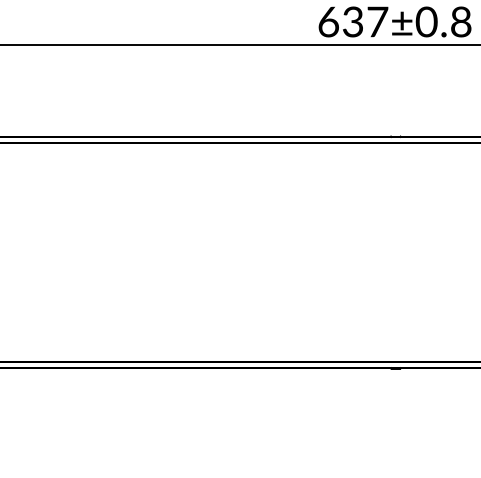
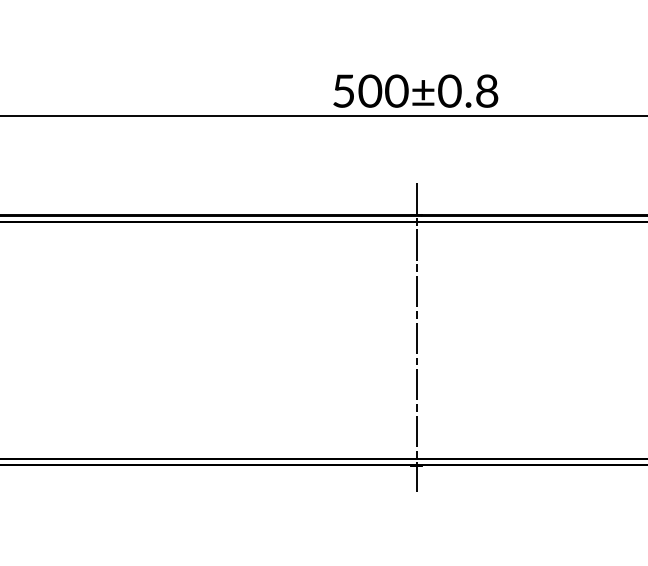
text: (353, 21) -> (370, 90), 637±0.8 -> 500±0.8
line: (395, 248) -> (416, 336), added

